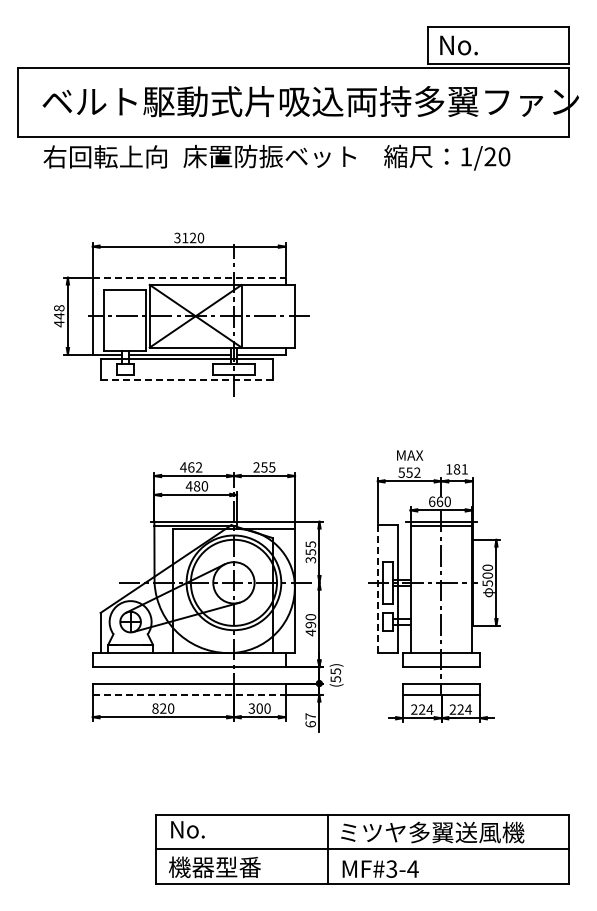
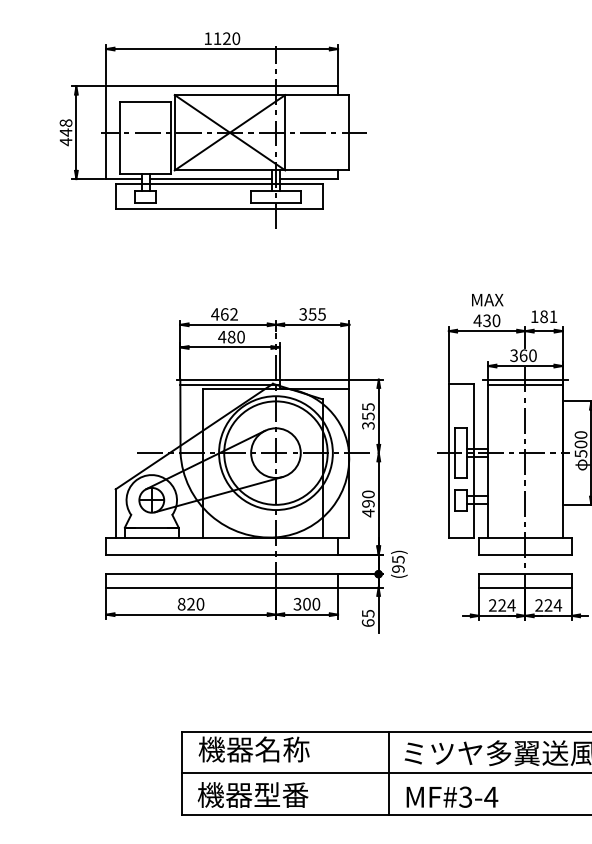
text: (177, 237) -> (208, 38), 3120 -> 1120
line: (189, 277) -> (222, 86), dashed -> solid
line: (187, 379) -> (220, 208), dashed -> solid
text: (256, 467) -> (303, 314), 255 -> 355
text: (409, 472) -> (486, 320), 552 -> 430
text: (431, 501) -> (513, 355), 660 -> 360
line: (377, 588) -> (448, 459), dashed -> solid
text: (335, 679) -> (398, 569), (55) -> (95)
line: (189, 694) -> (222, 587), dashed -> solid
text: (310, 716) -> (367, 613), 67 -> 65
text: (215, 829) -> (253, 749), No. -> 機器名称

